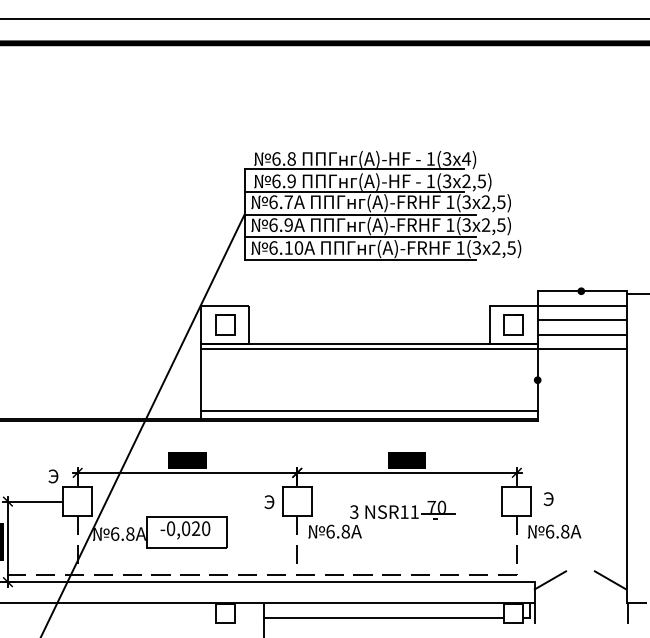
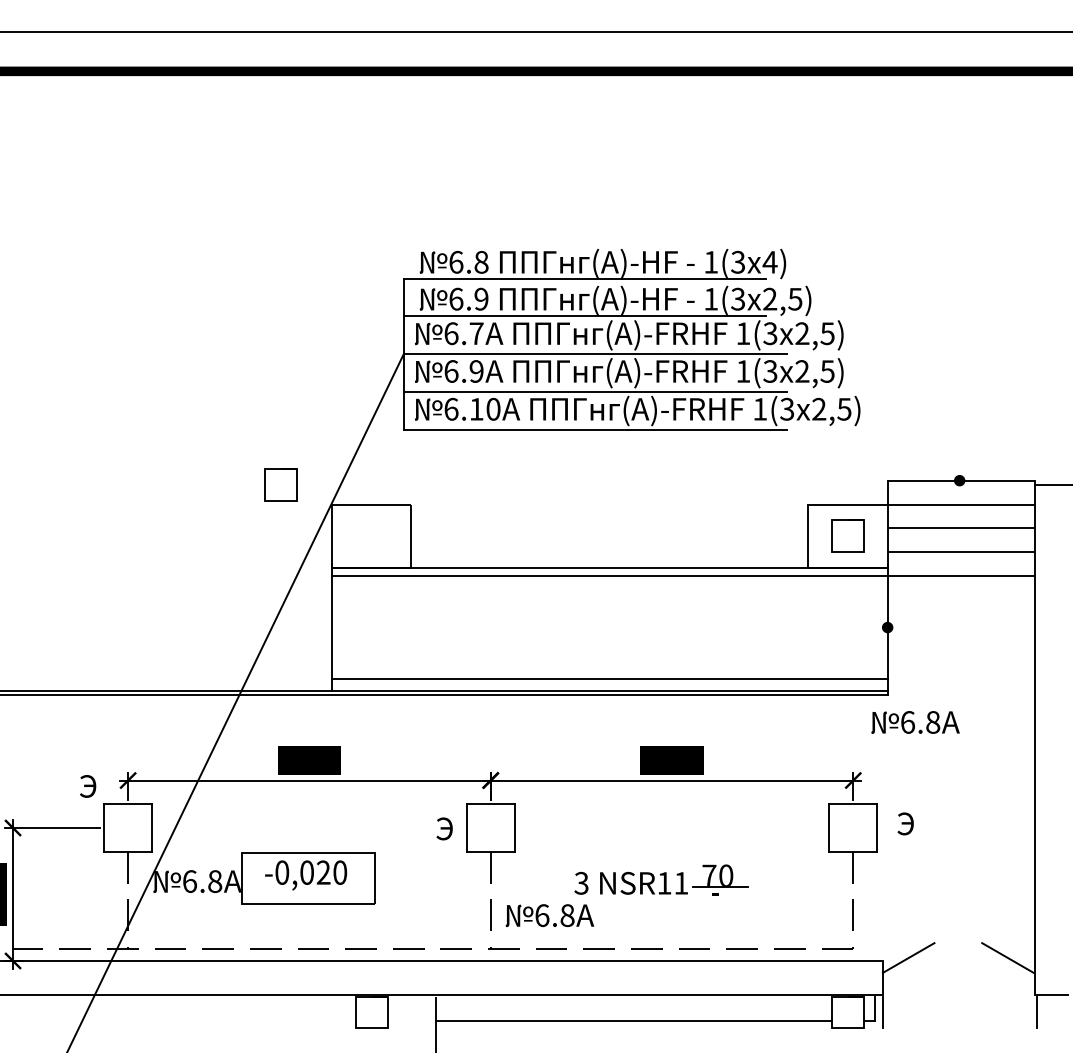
curve: (225, 315) -> (281, 469), moved
part: (381, 519) -> (626, 895), moved
text: (554, 531) -> (915, 722), moved

